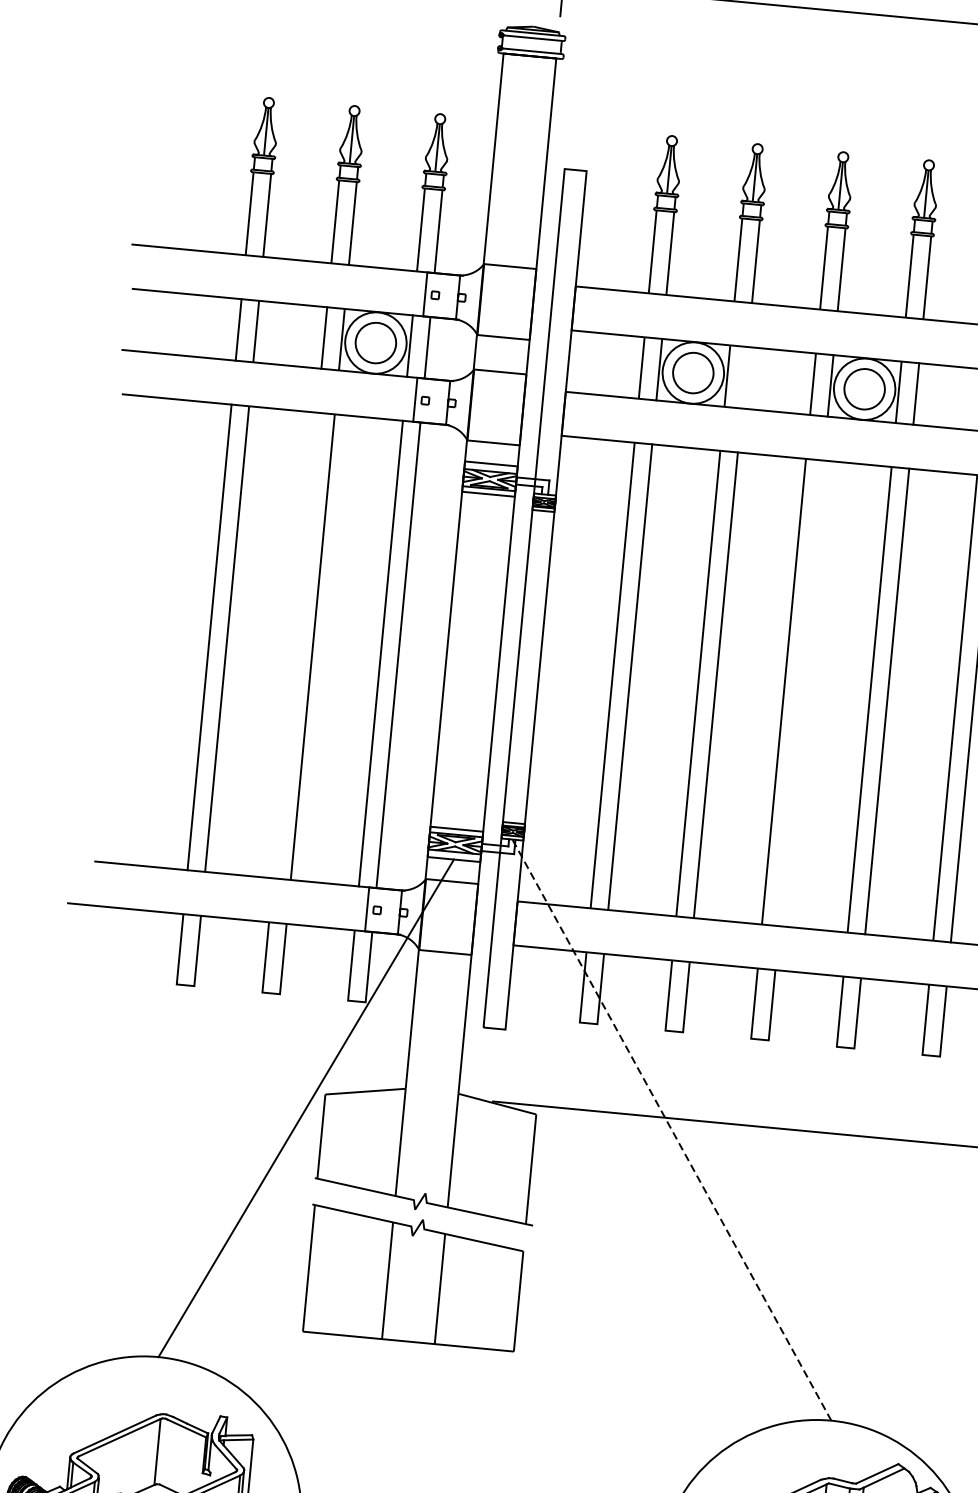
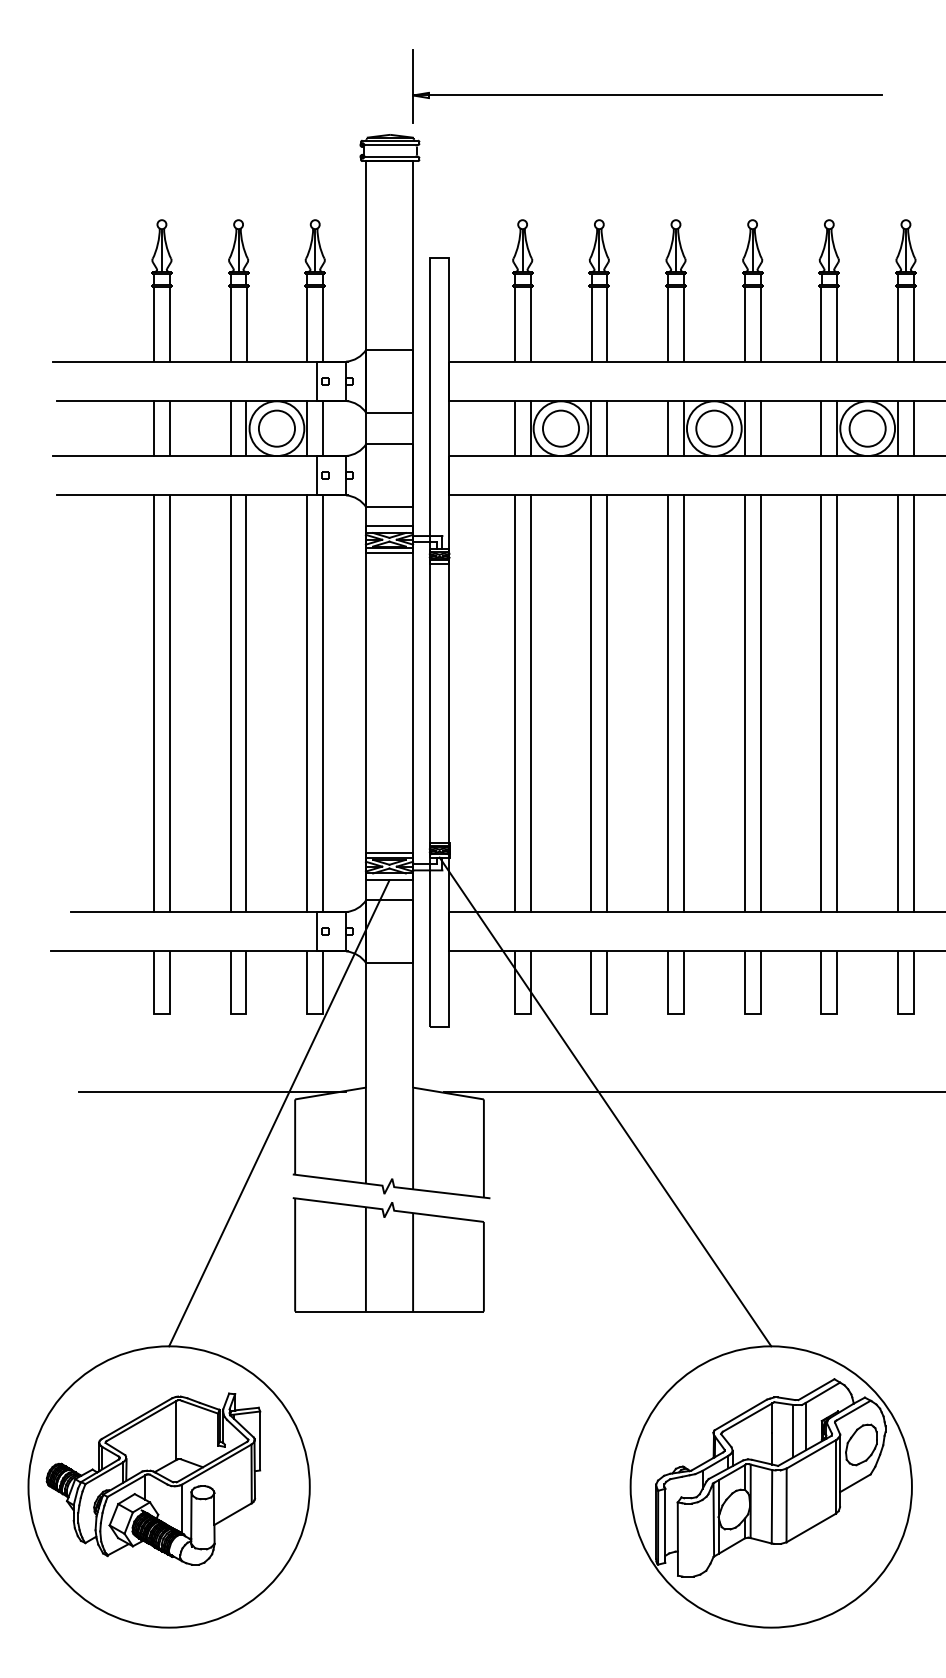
line: (745, 377) -> (607, 428), added
line: (294, 645) -> (230, 703), added
line: (801, 693) -> (683, 703), added
line: (233, 1076) -> (212, 1091), added
line: (671, 1129) -> (605, 1101), dashed -> solid

